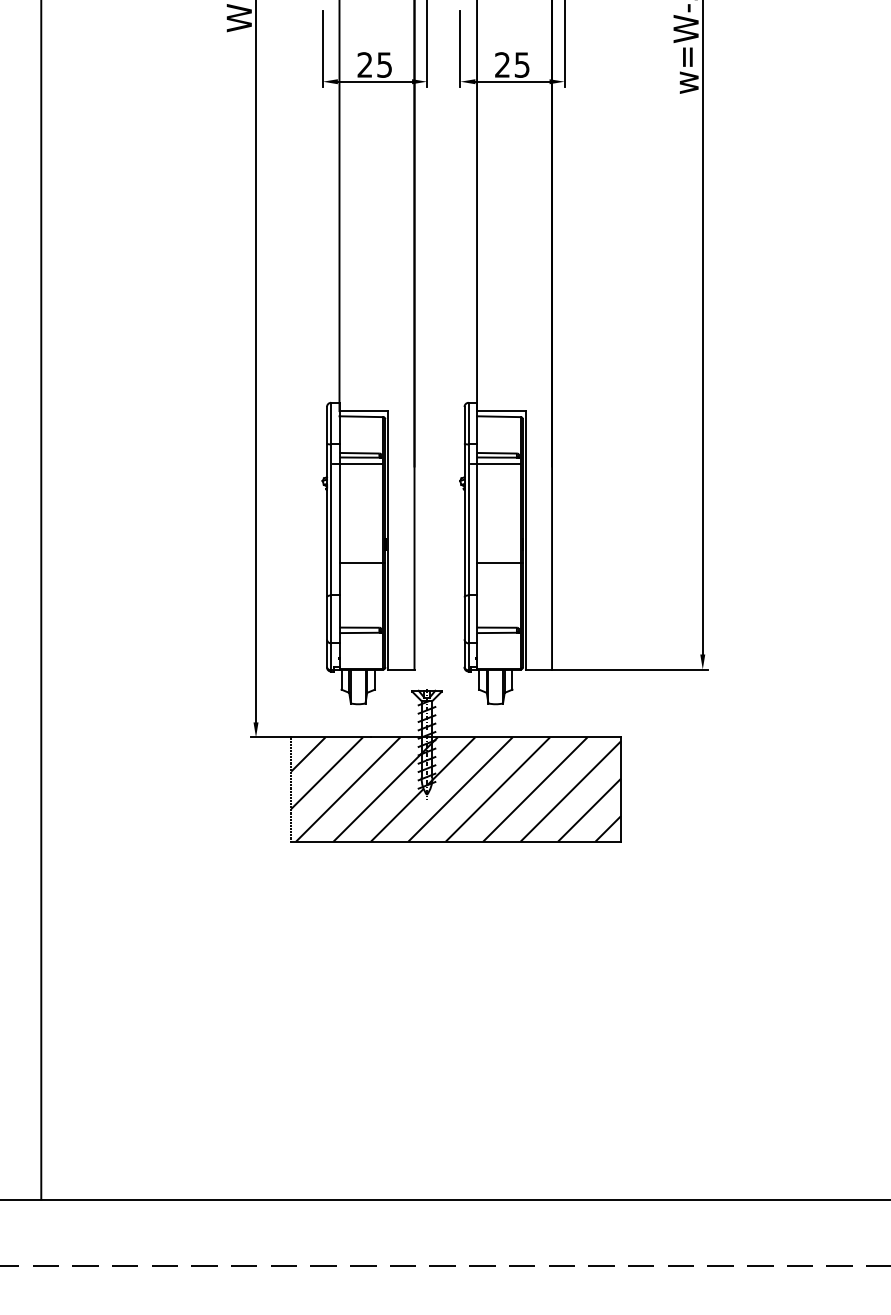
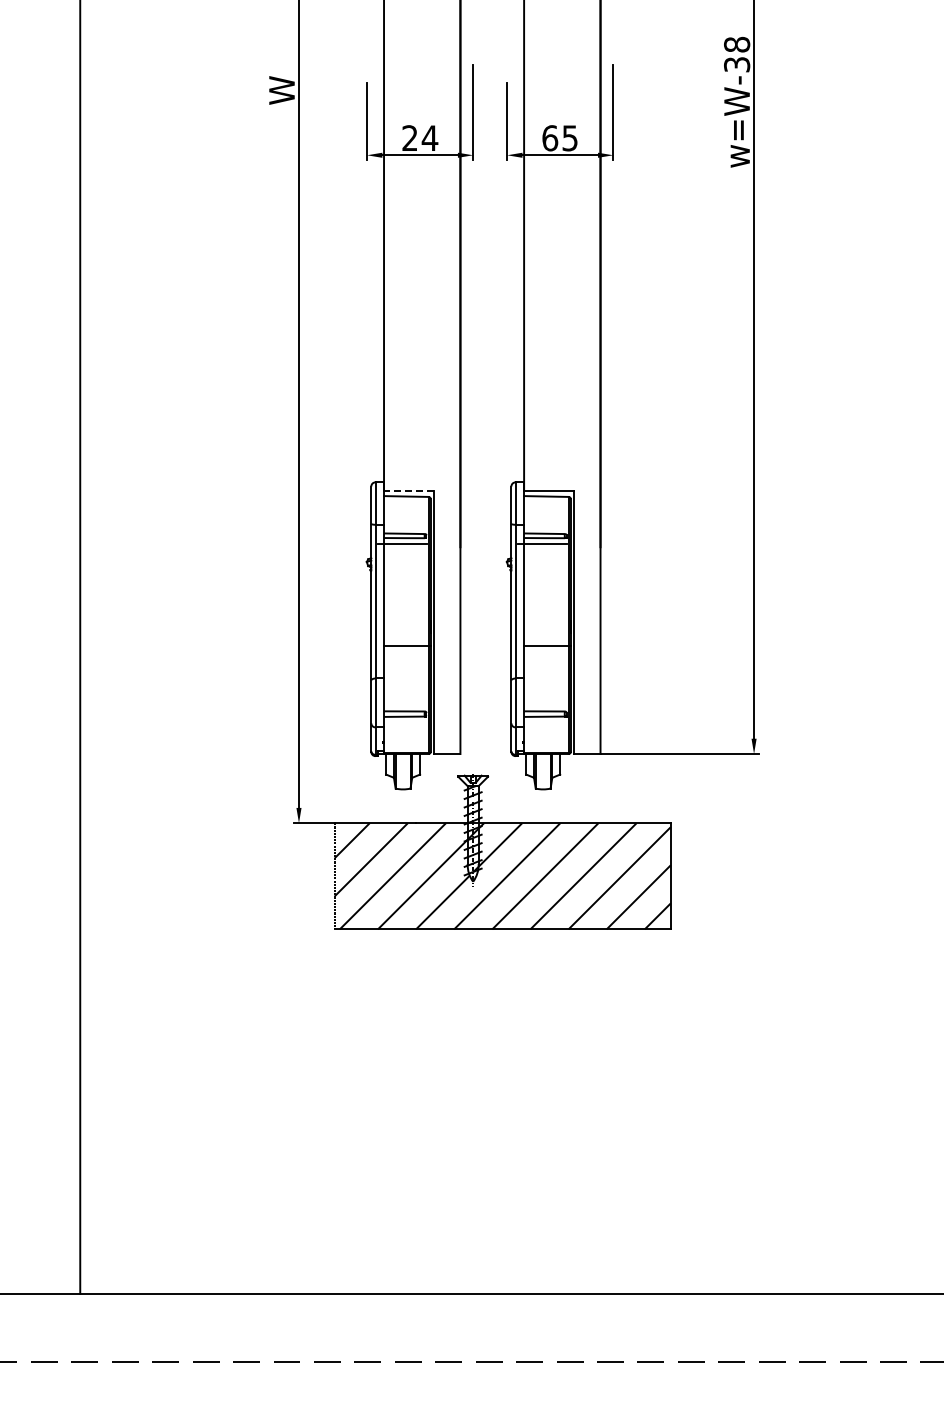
text: (384, 65) -> (429, 138), 25 -> 24
text: (502, 65) -> (550, 138), 25 -> 65
line: (363, 410) -> (408, 490), solid -> dashed

